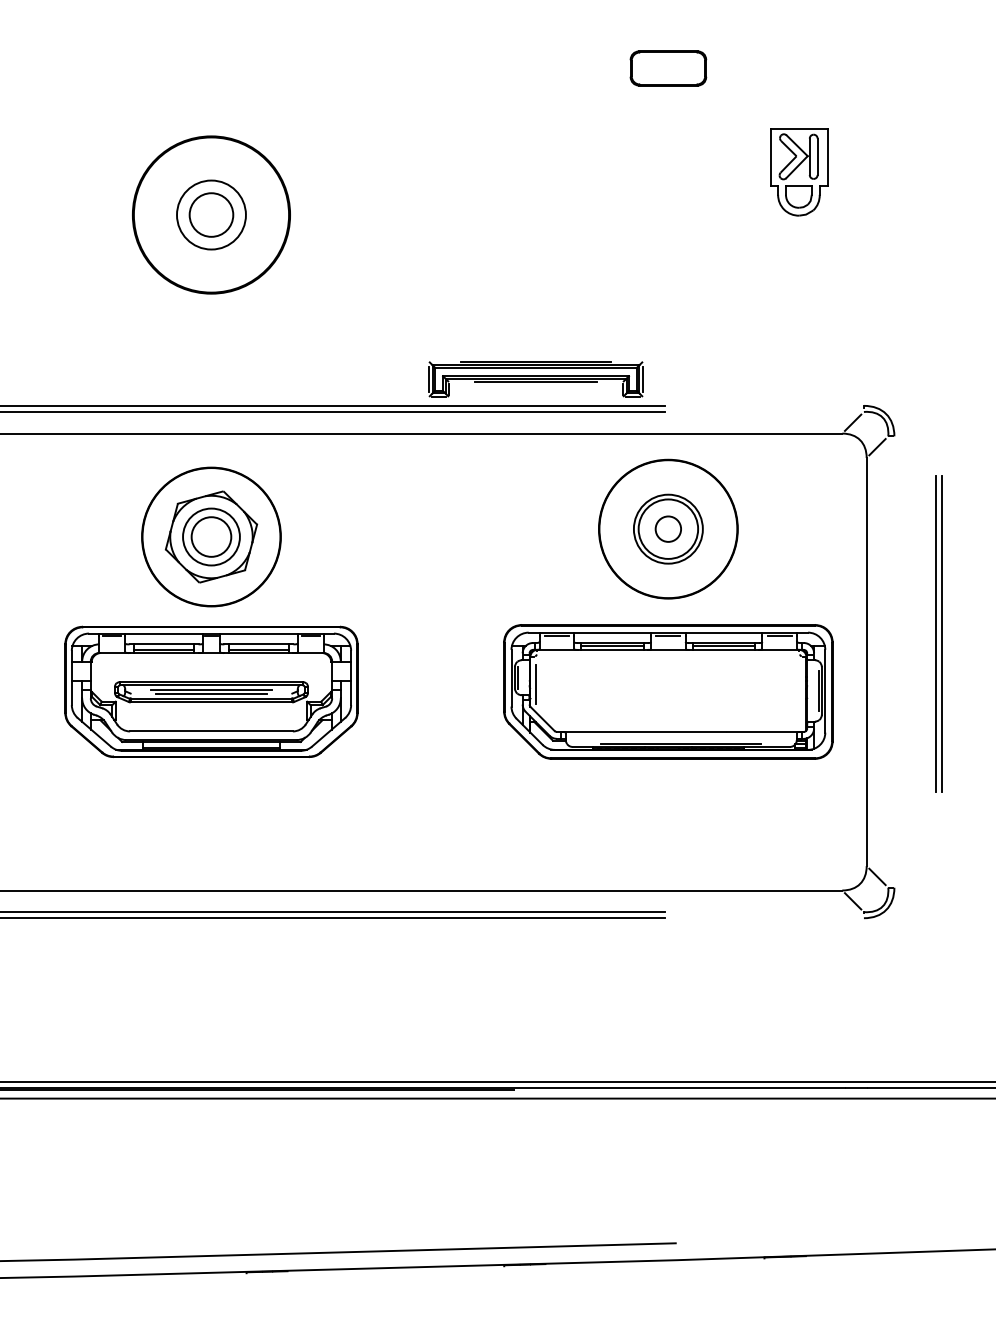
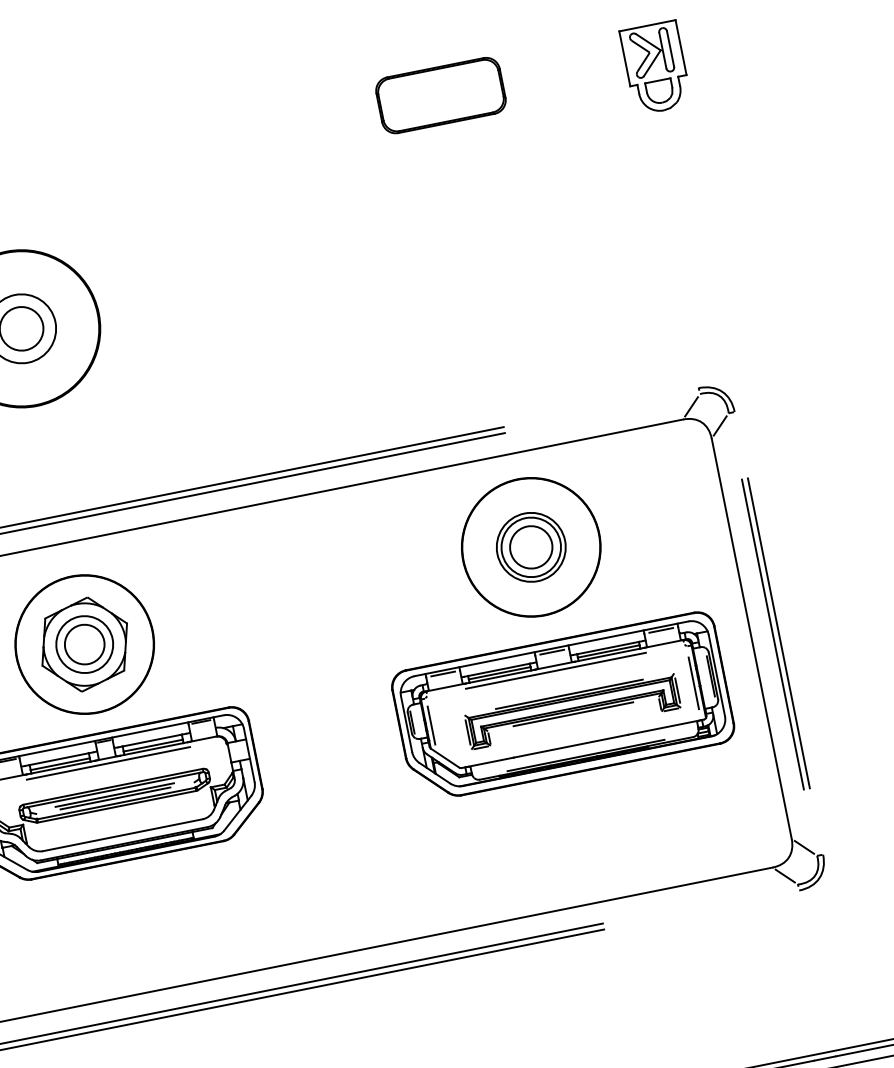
part: (668, 68) -> (441, 95), size x1.67
part: (799, 172) -> (655, 67), moved
part: (535, 379) -> (572, 711), moved
circle: (668, 529) -> (531, 547), size x1.67
part: (938, 633) -> (774, 633), moved
line: (668, 655) -> (556, 671), added
line: (211, 658) -> (108, 763), added
line: (801, 694) -> (694, 683), added

